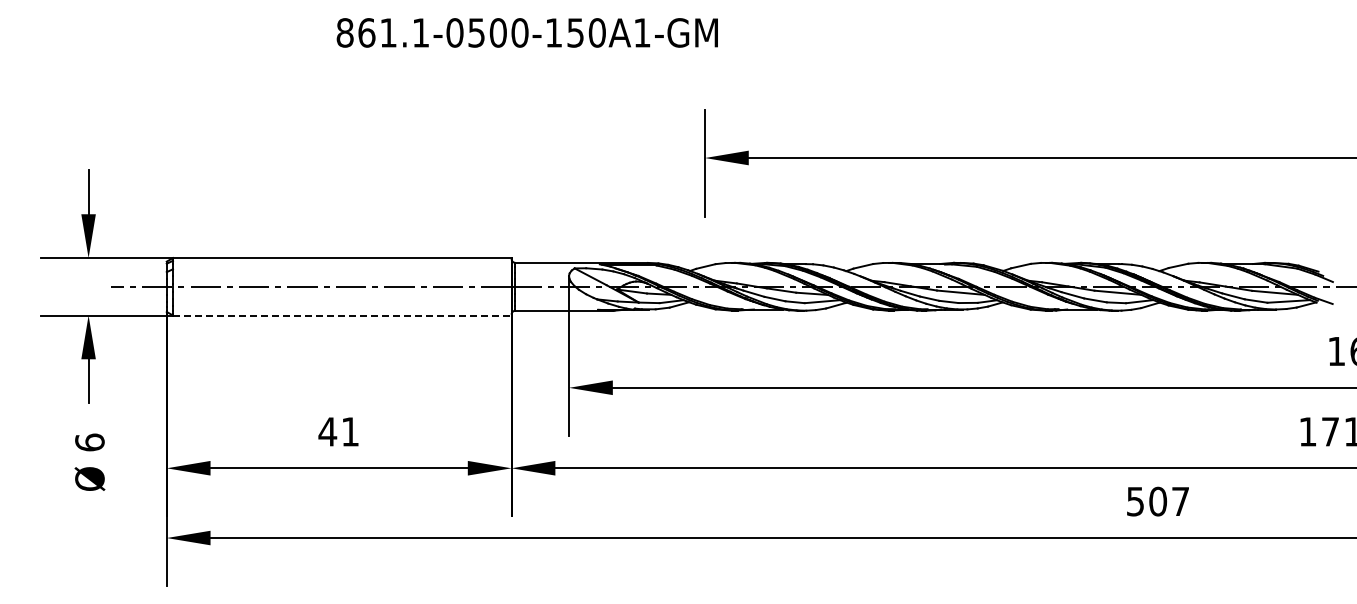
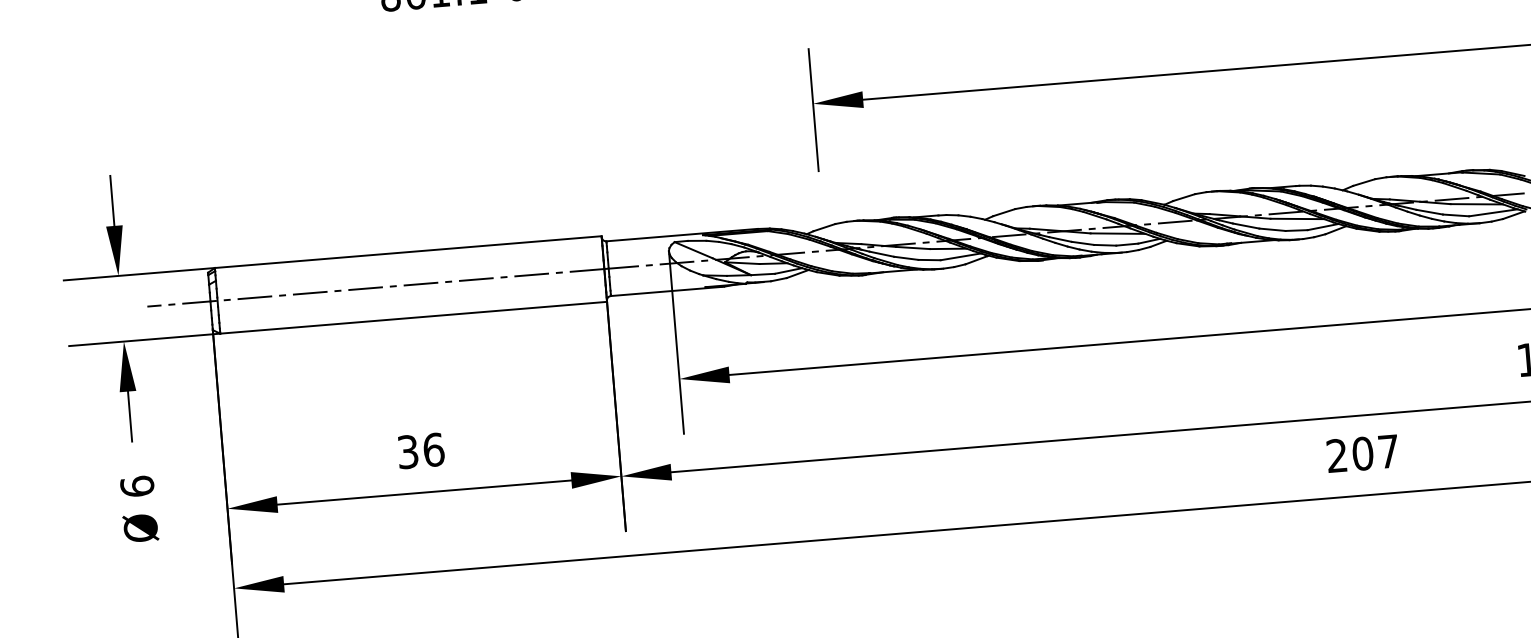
line: (342, 315) -> (413, 317), dashed -> solid
text: (338, 431) -> (420, 450), 41 -> 36
text: (1135, 501) -> (1337, 455), 507 -> 207

